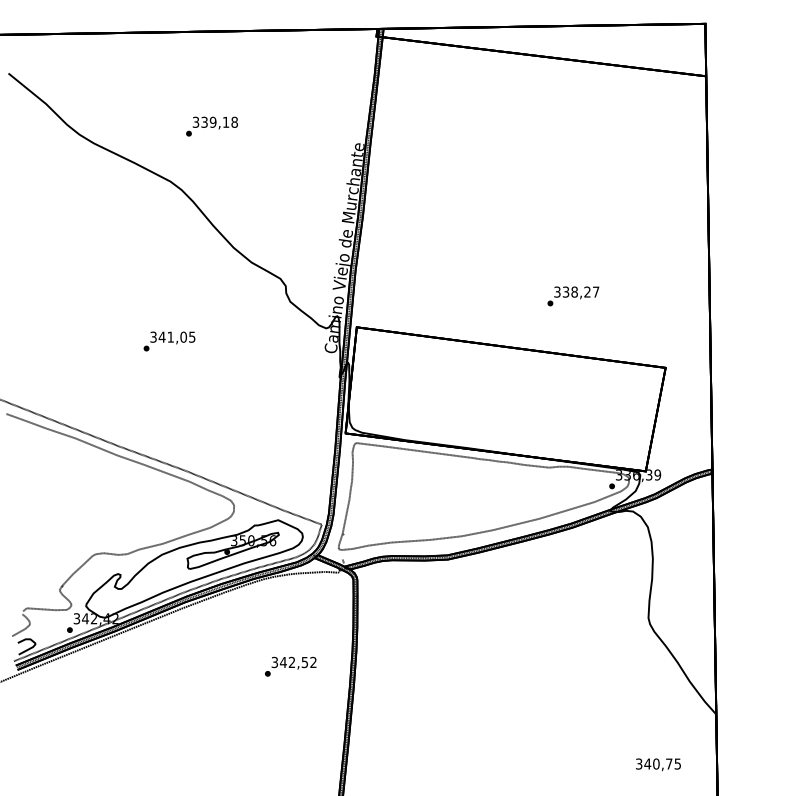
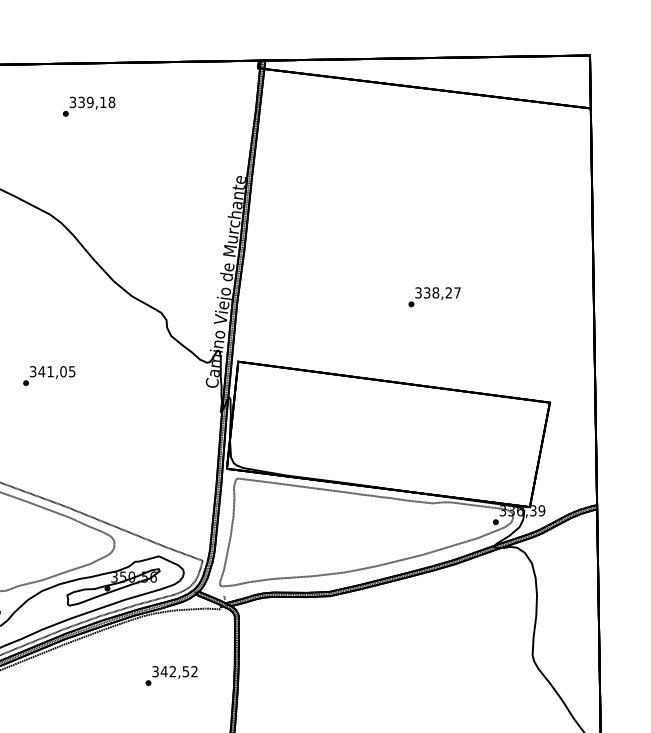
text: (211, 126) -> (88, 106), moved
text: (573, 296) -> (434, 297), moved
text: (290, 666) -> (171, 675), moved

